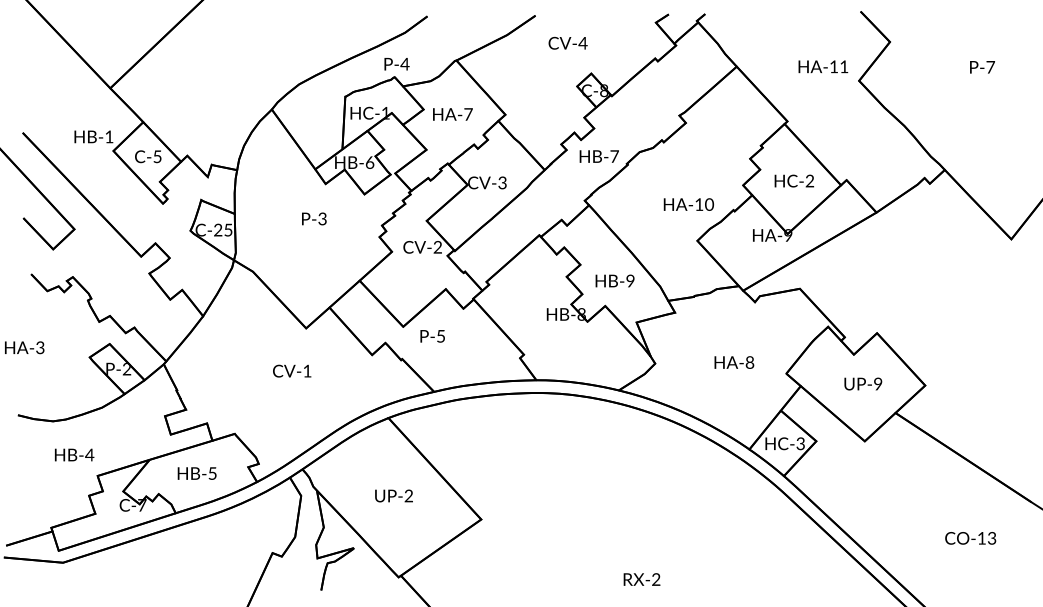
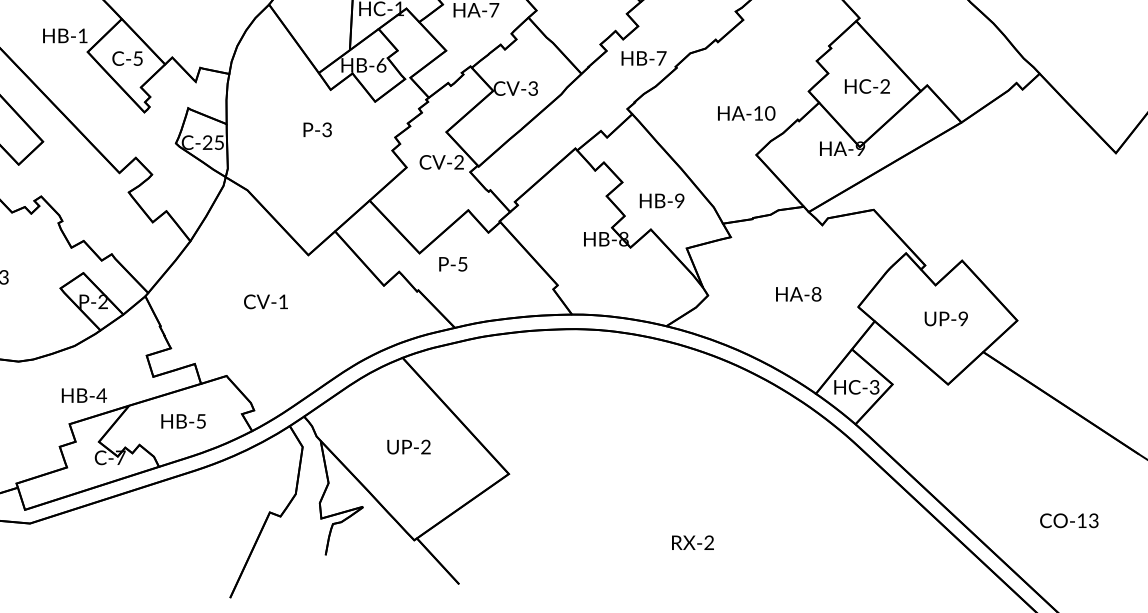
text: (292, 370) -> (266, 301), moved
text: (74, 454) -> (84, 395), moved
text: (970, 538) -> (1069, 520), moved

